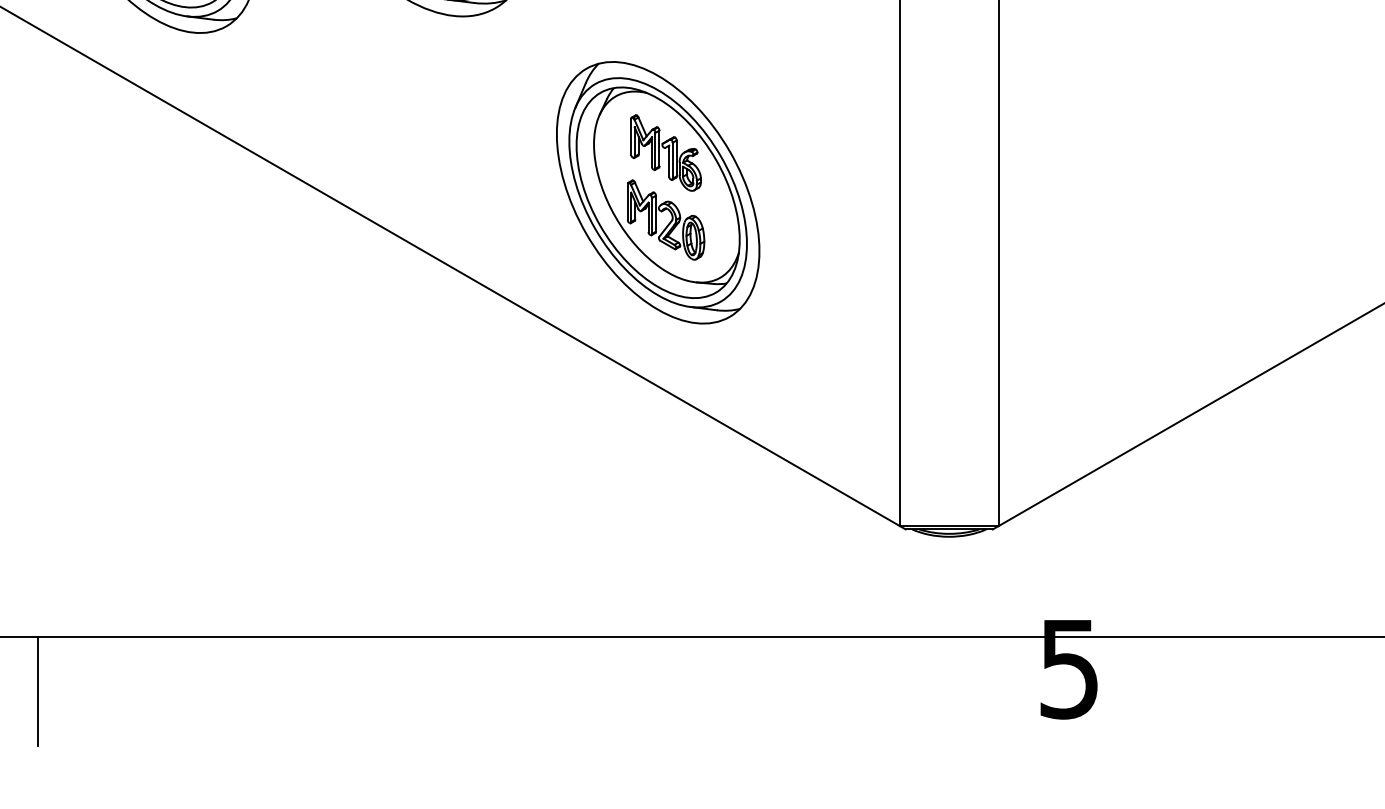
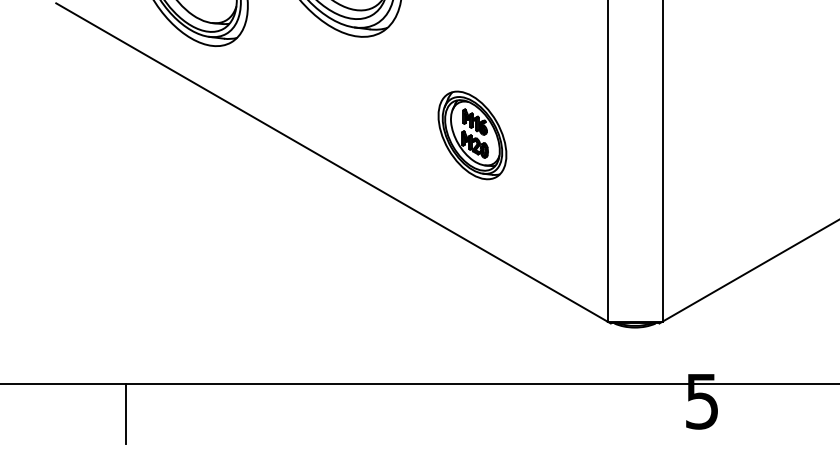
part: (658, 192) -> (472, 135), size x0.6

